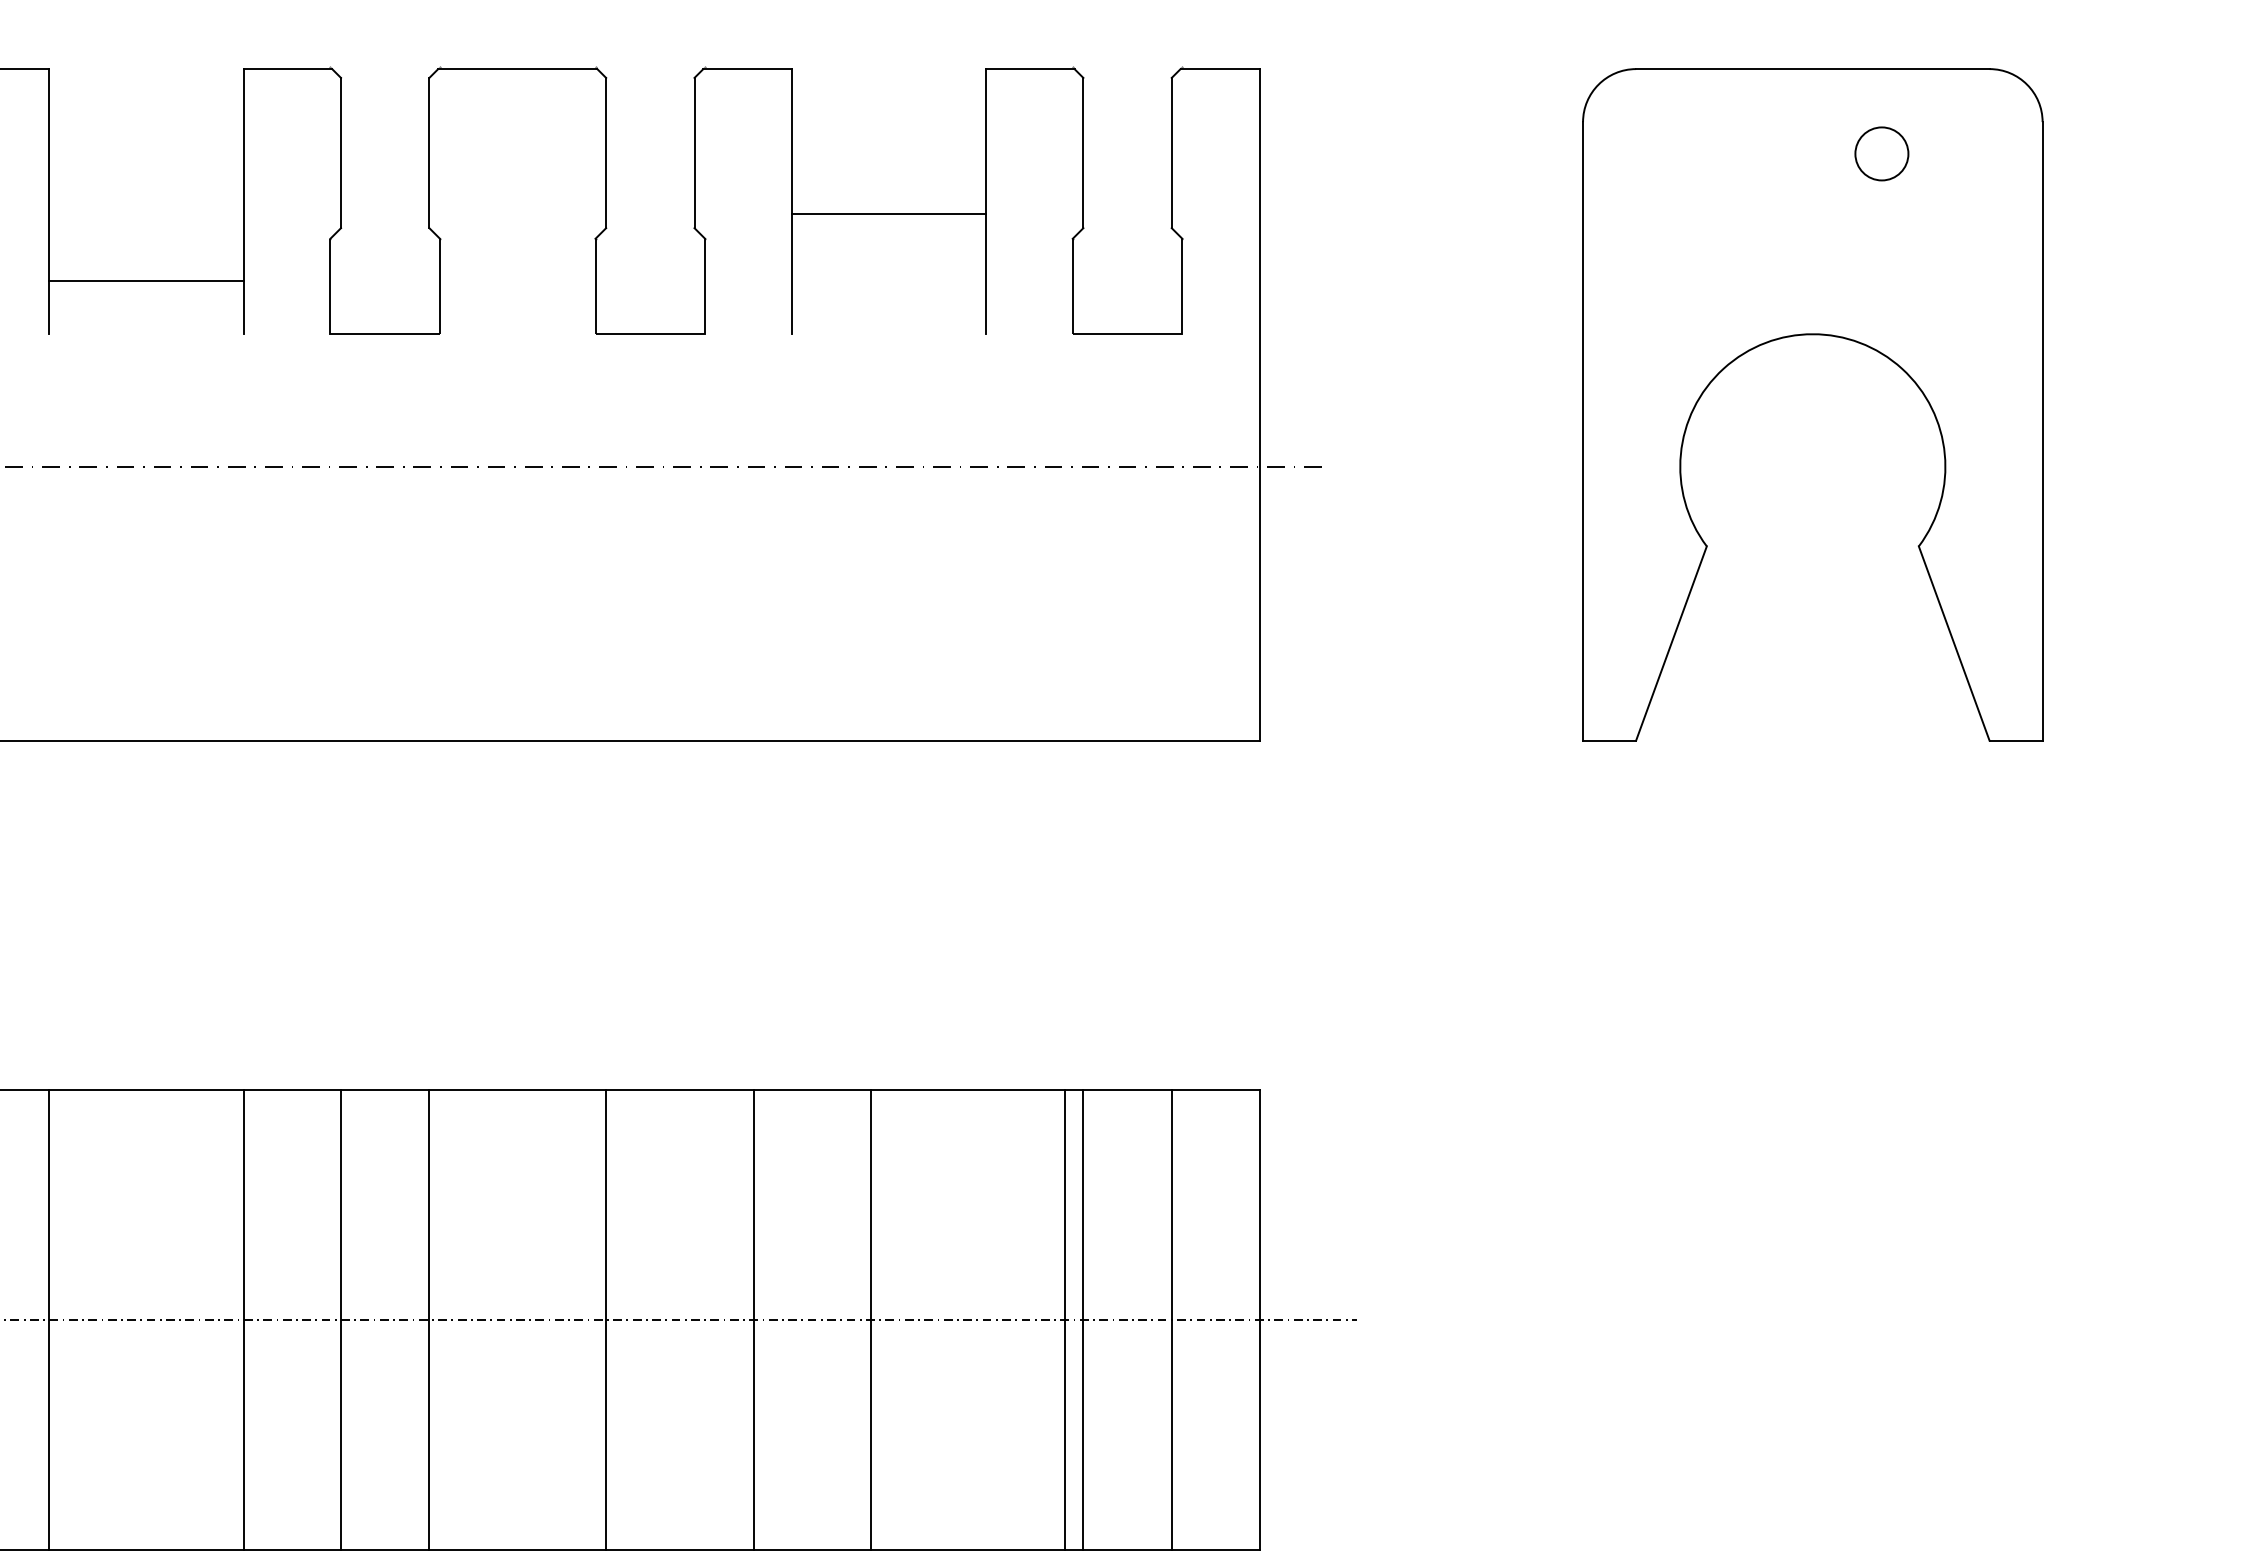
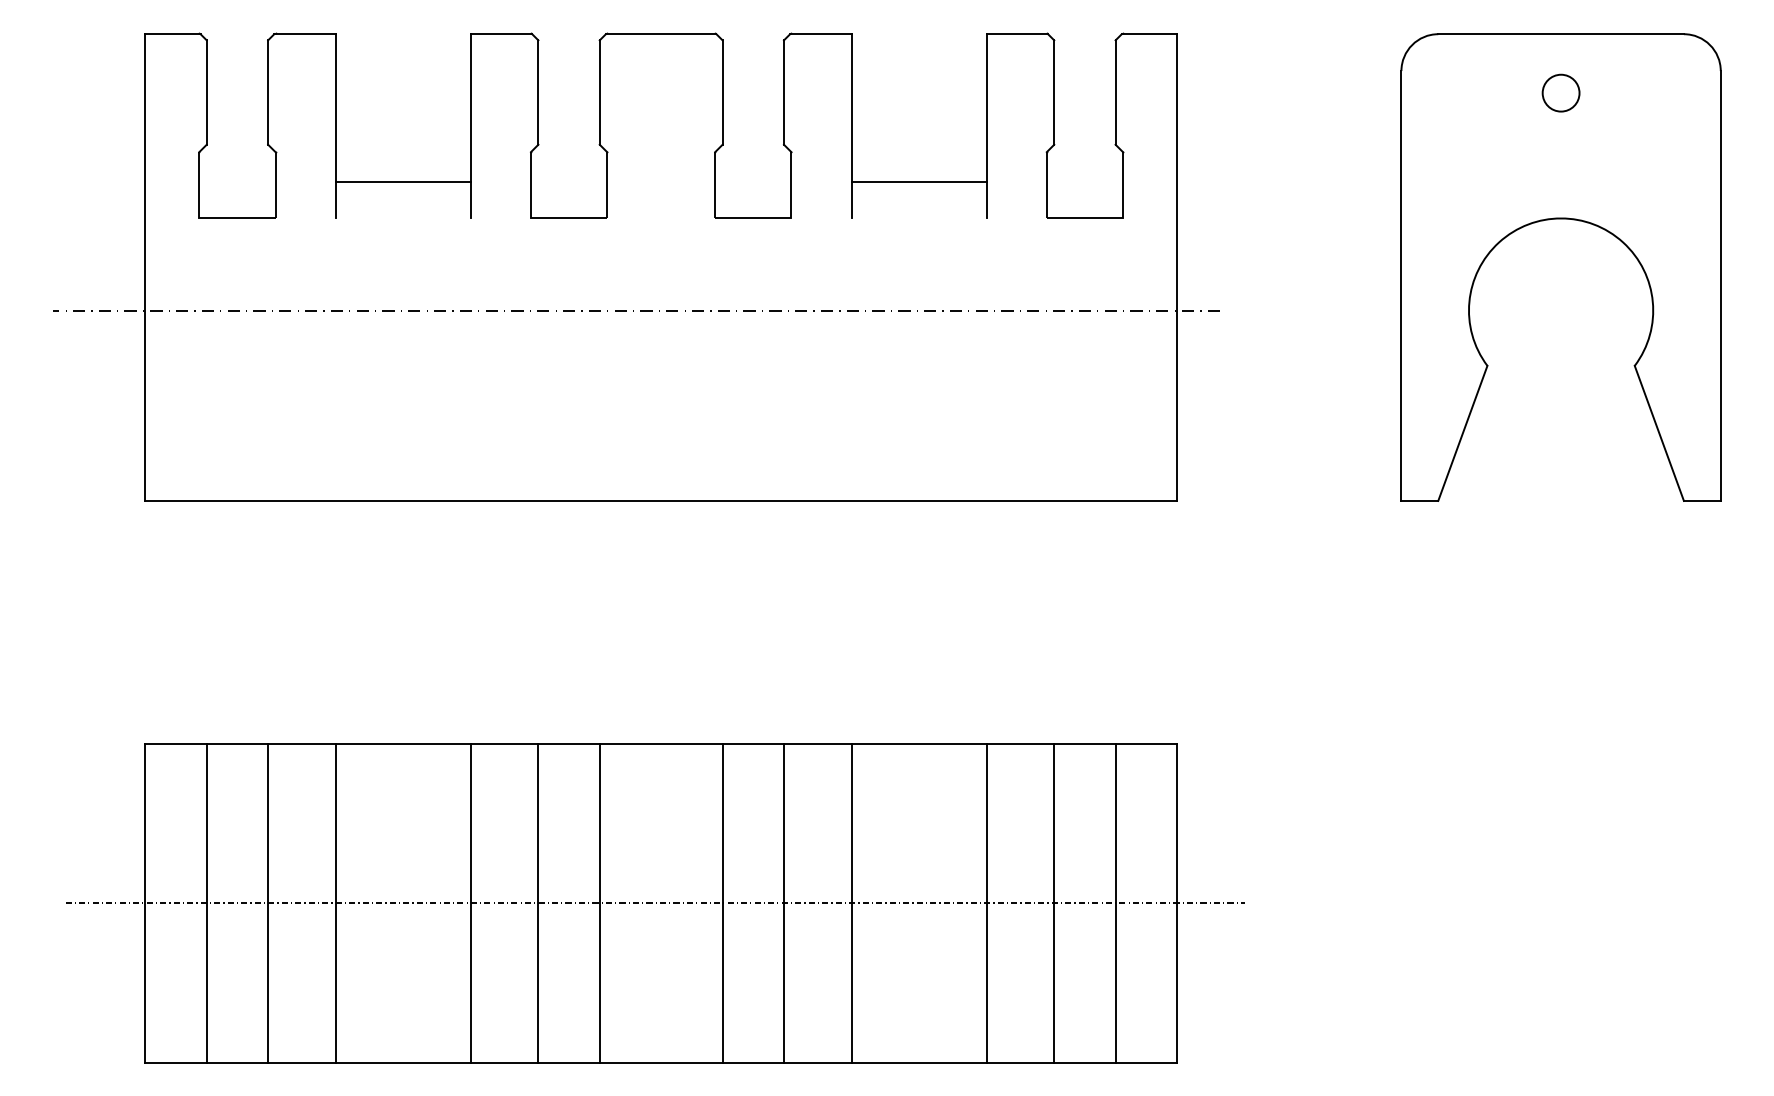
circle: (1881, 152) -> (1560, 92), moved
line: (888, 213) -> (918, 181), moved
line: (754, 1320) -> (784, 903), moved
line: (870, 1320) -> (851, 903), moved
line: (1065, 1320) -> (986, 903), moved

